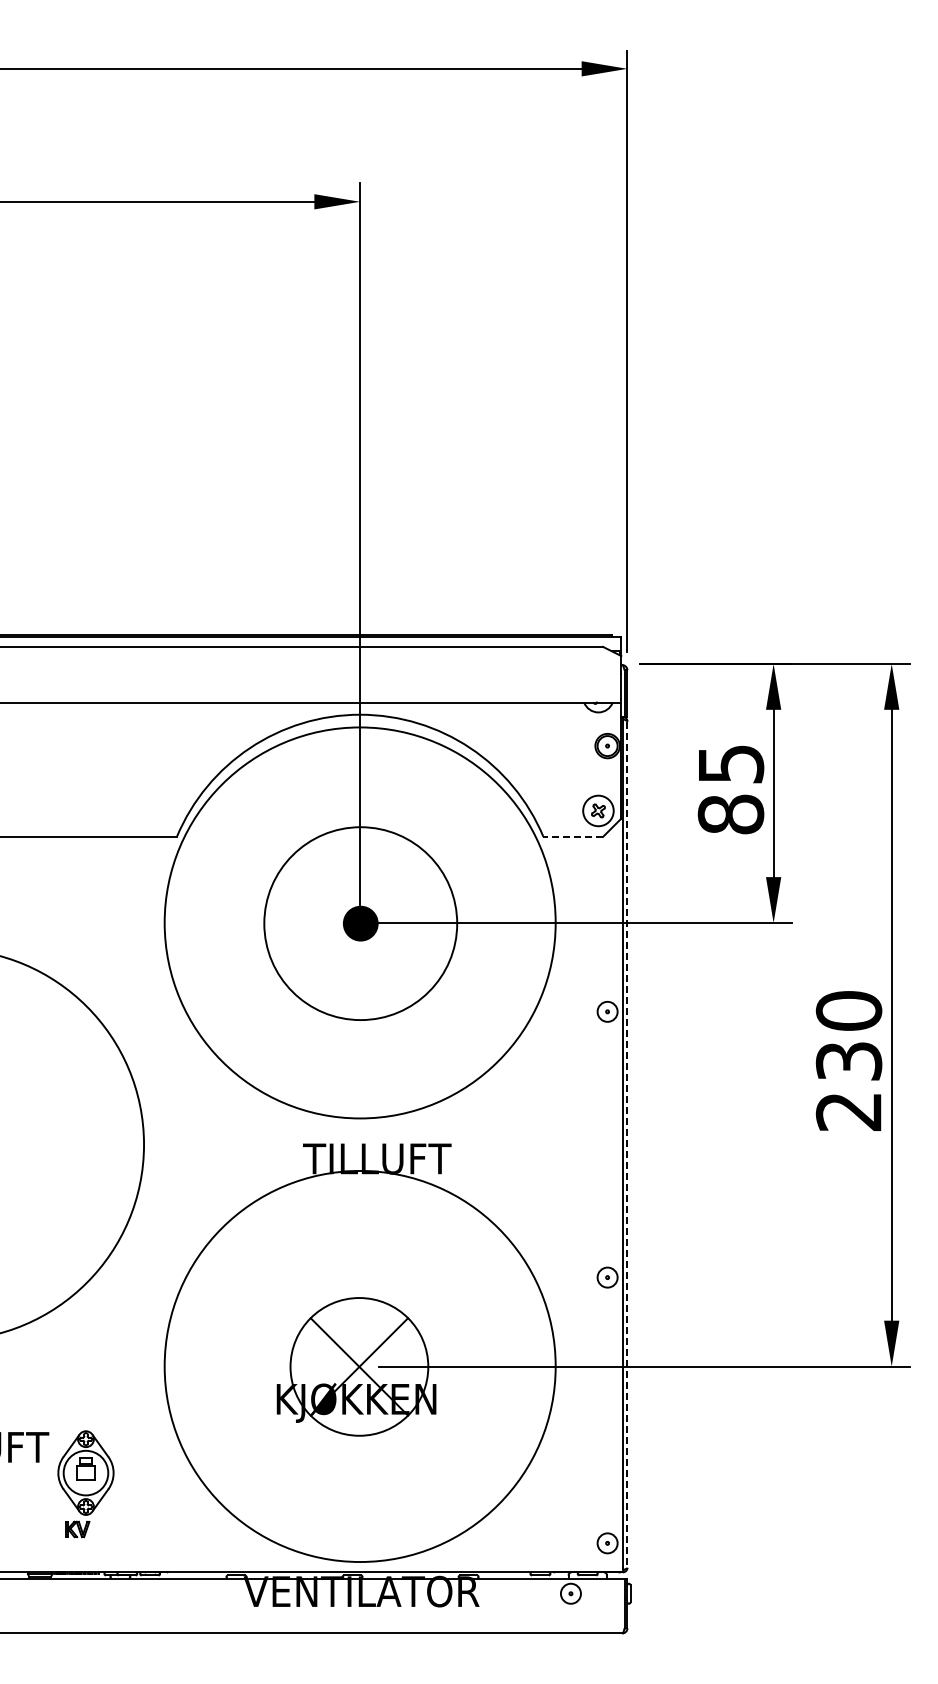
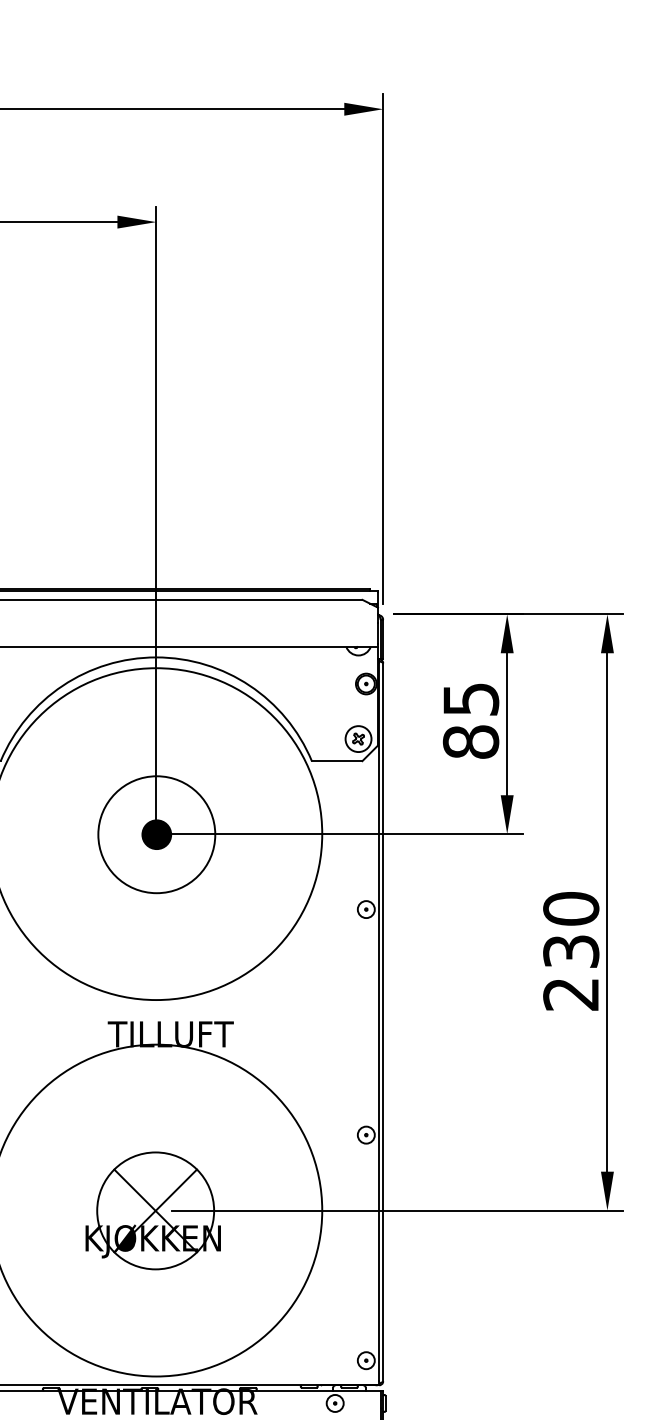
line: (573, 836) -> (337, 760), dashed -> solid
circle: (360, 923) -> (156, 834), size x0.71
line: (627, 1145) -> (383, 1023), dashed -> solid

